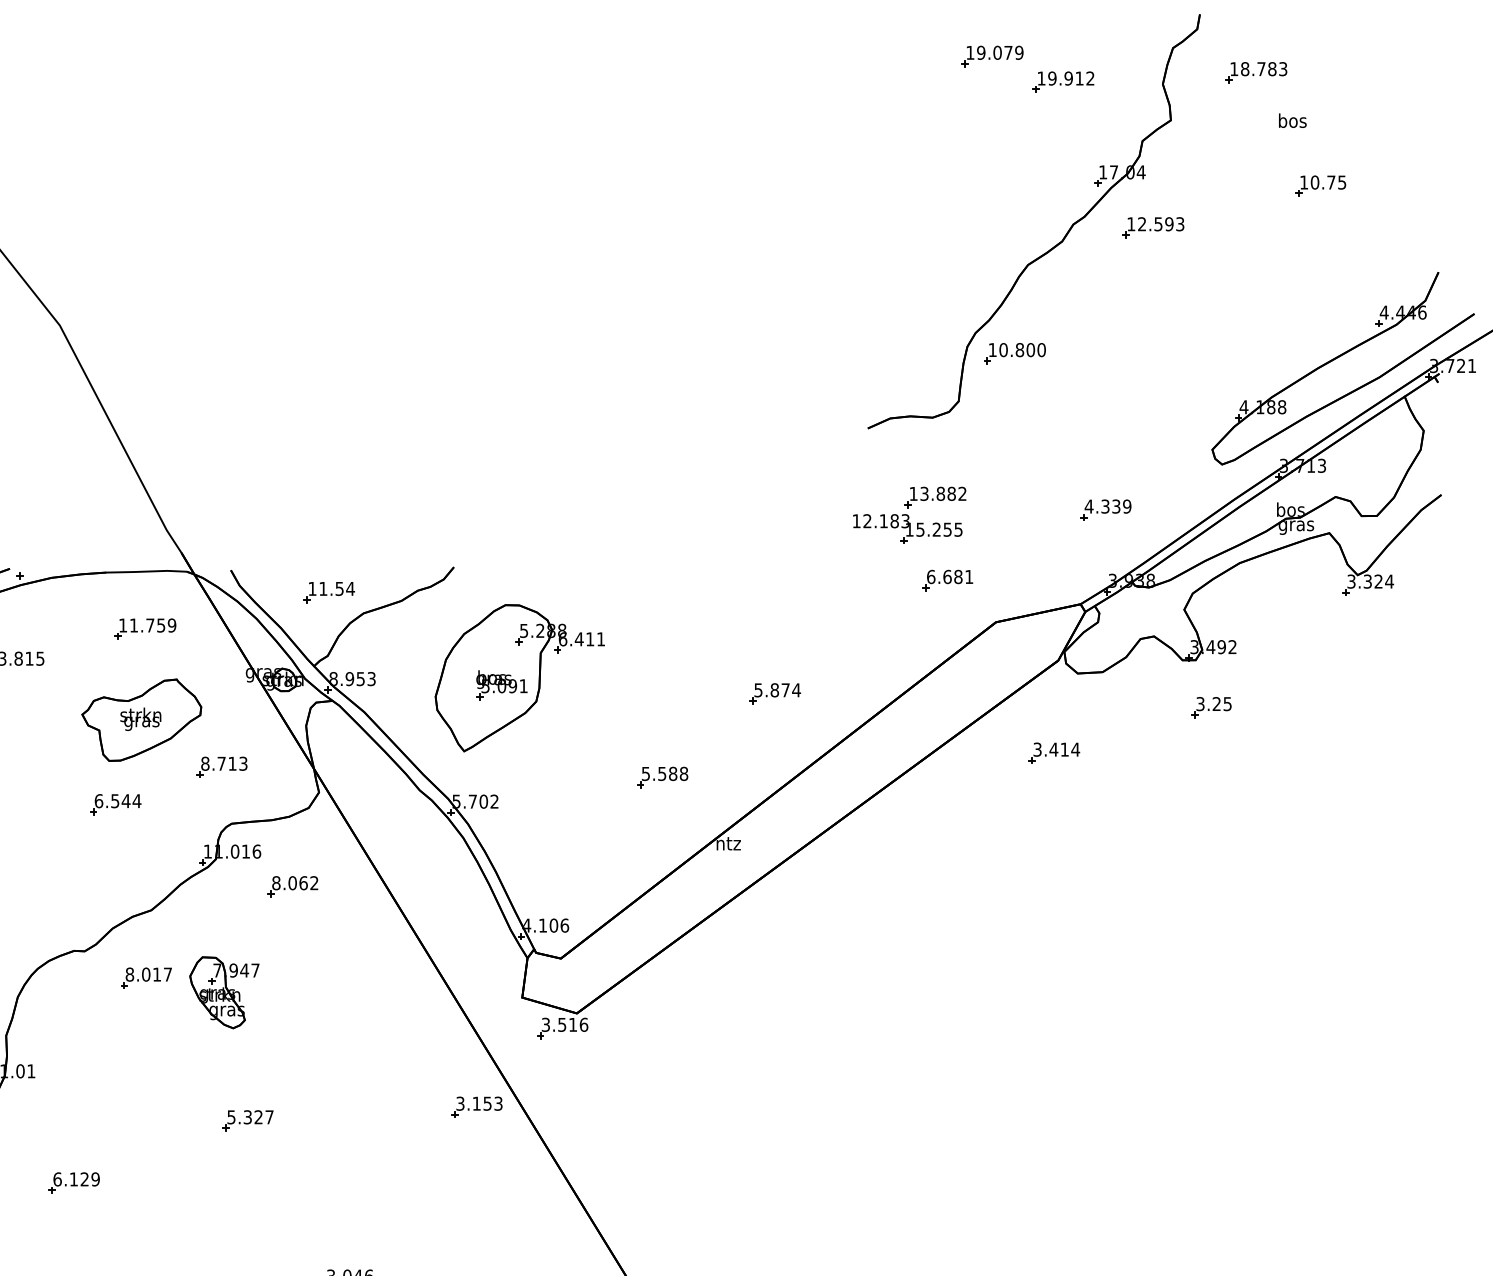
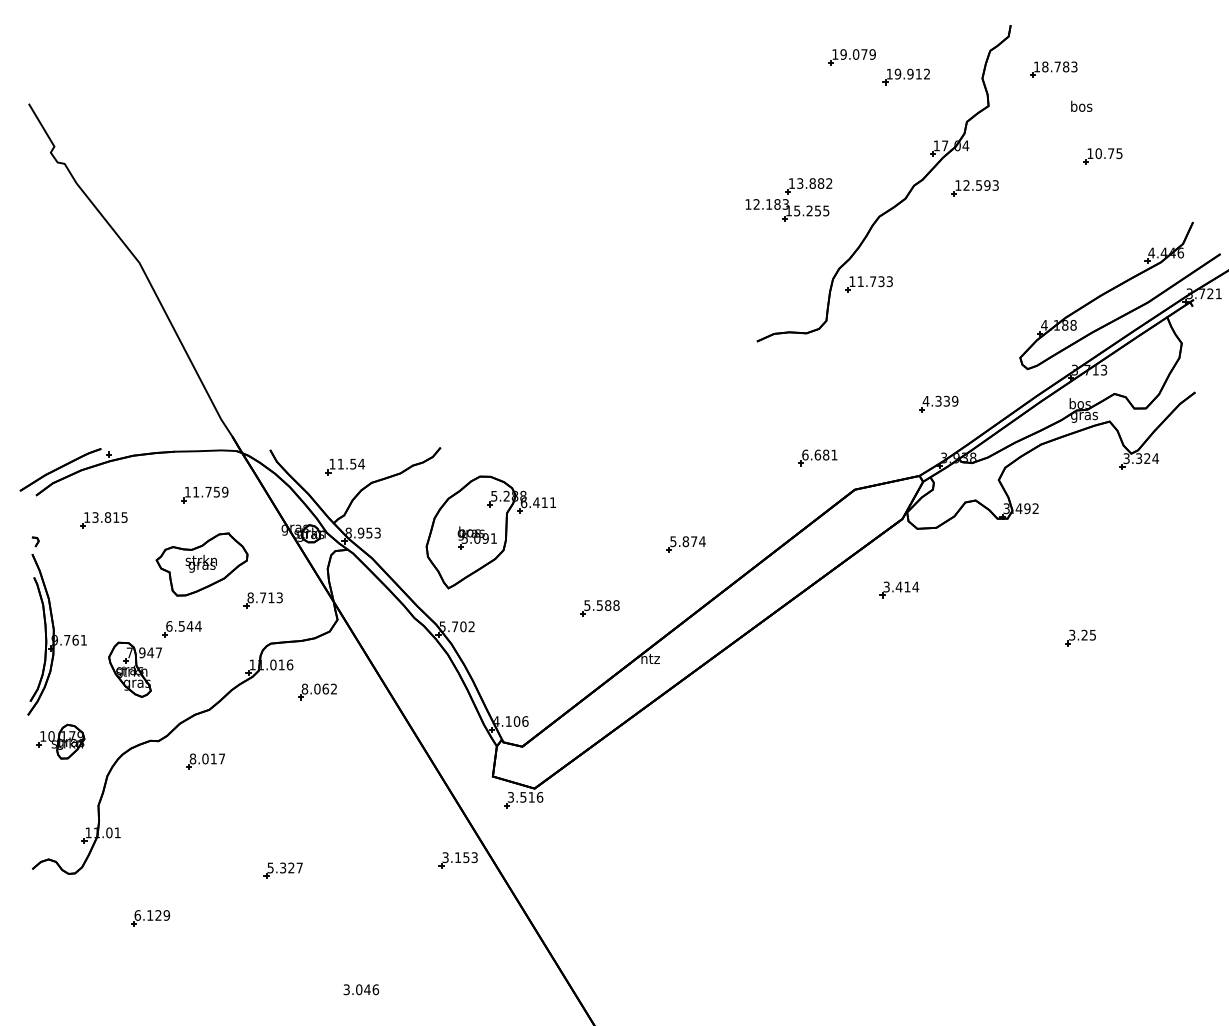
text: (1022, 349) -> (875, 281), 10.800 -> 11.733
part: (909, 514) -> (788, 199), moved
part: (1211, 707) -> (1080, 637), moved
part: (223, 992) -> (134, 669), moved

